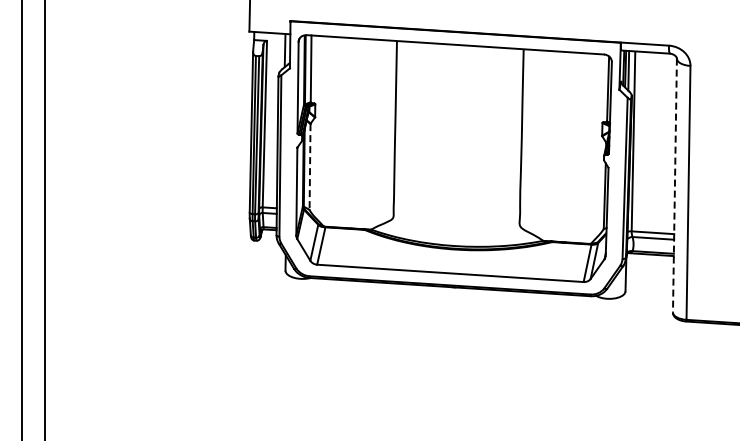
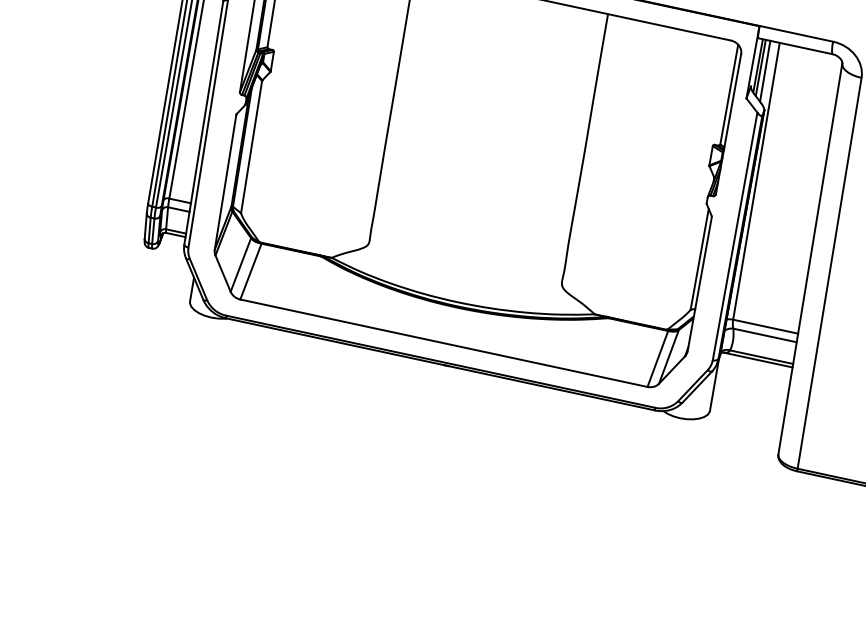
line: (310, 167) -> (252, 147), dashed -> solid
line: (674, 185) -> (809, 258), dashed -> solid

